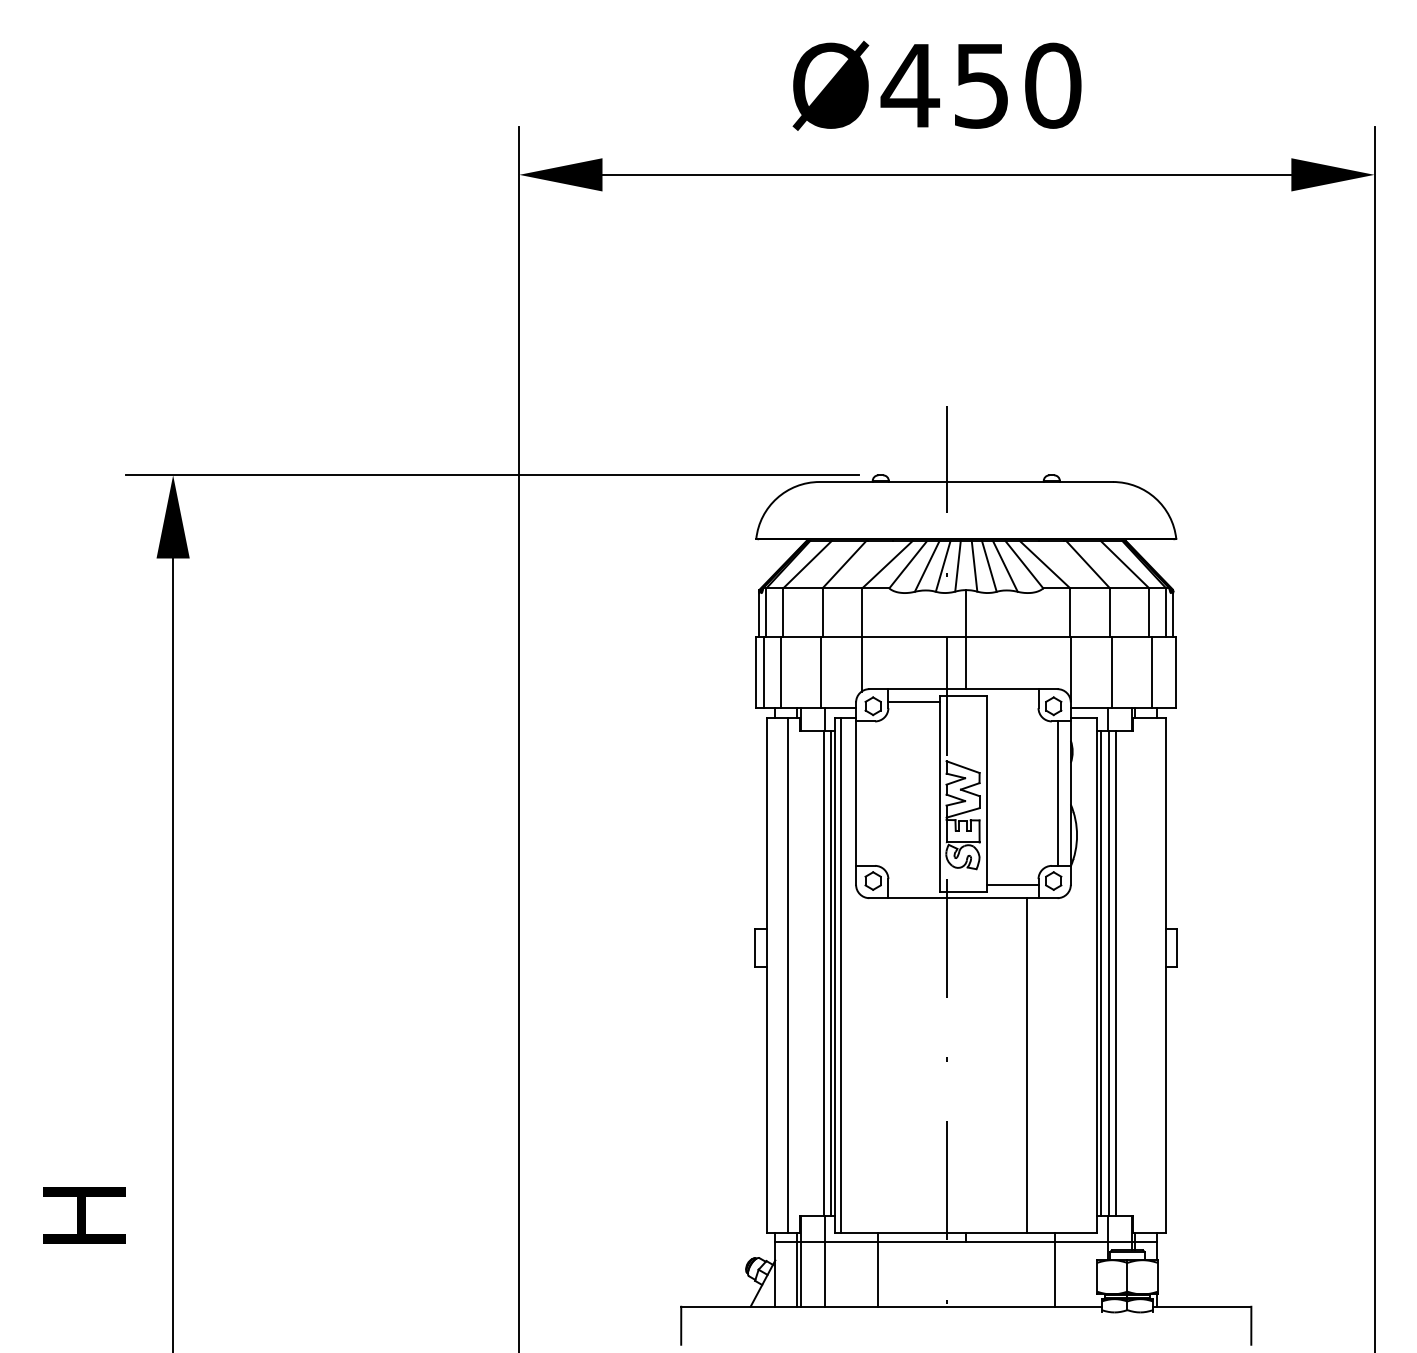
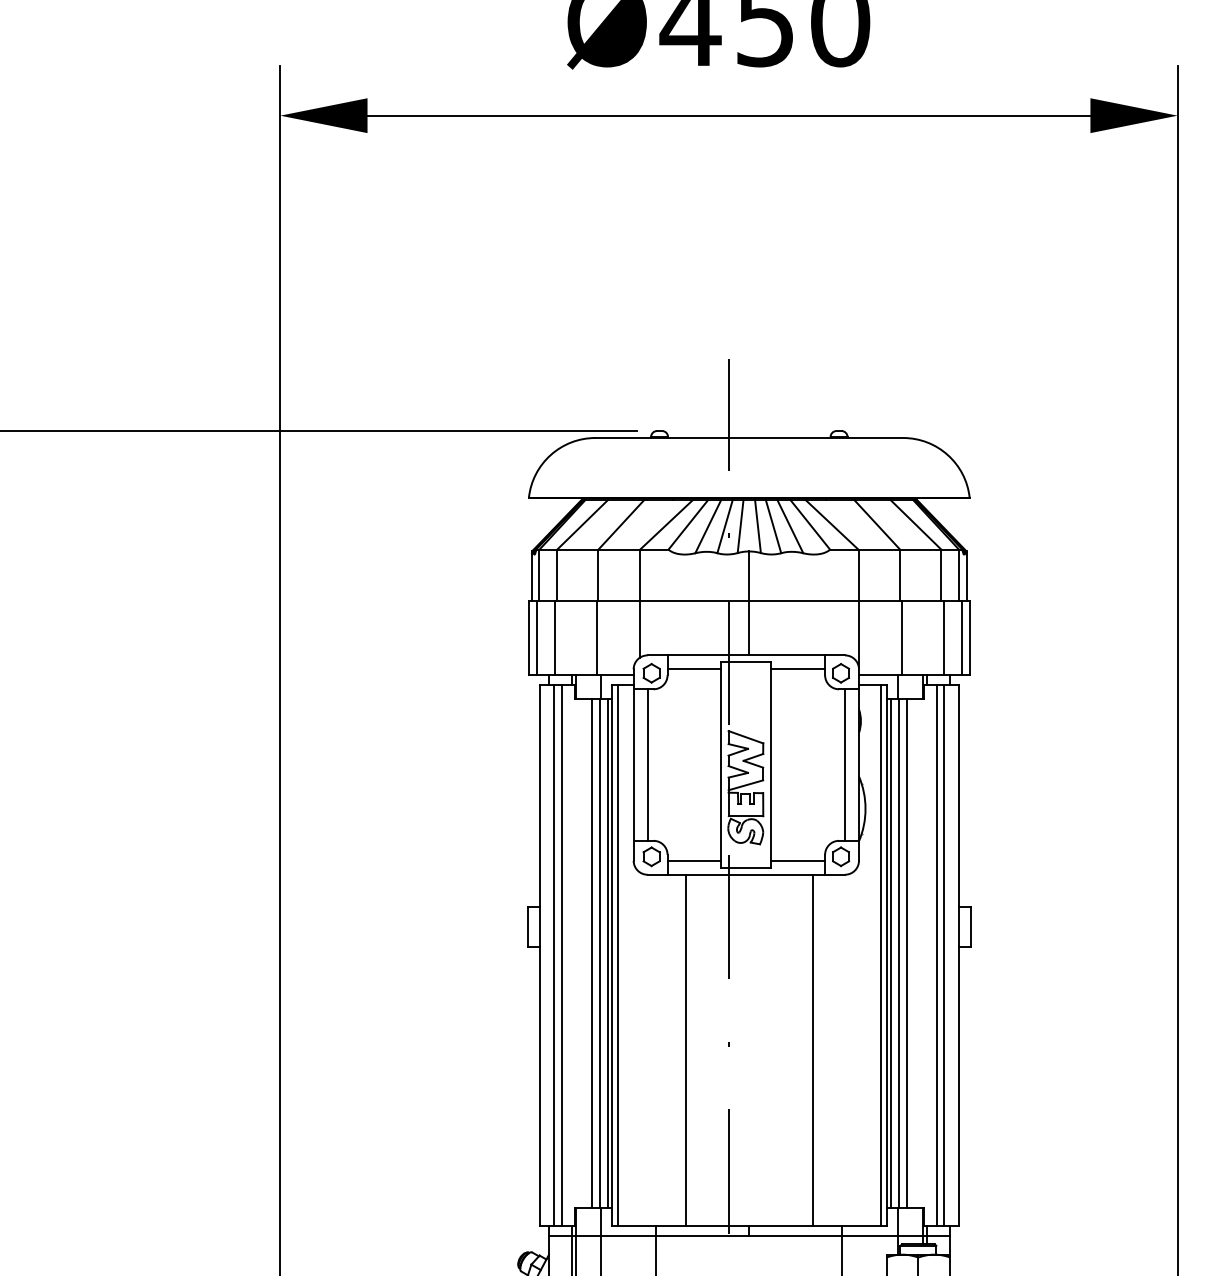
line: (1169, 672) -> (962, 637), added
line: (1012, 702) -> (797, 669), added
line: (869, 793) -> (647, 764), added
line: (913, 884) -> (693, 860), added
line: (816, 972) -> (592, 952), added
line: (780, 974) -> (554, 954), added
line: (1091, 974) -> (880, 954), added
line: (1144, 974) -> (936, 954), added
line: (1152, 974) -> (944, 954), added
line: (905, 1065) -> (685, 1050), added

